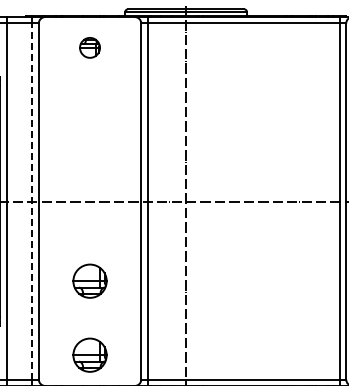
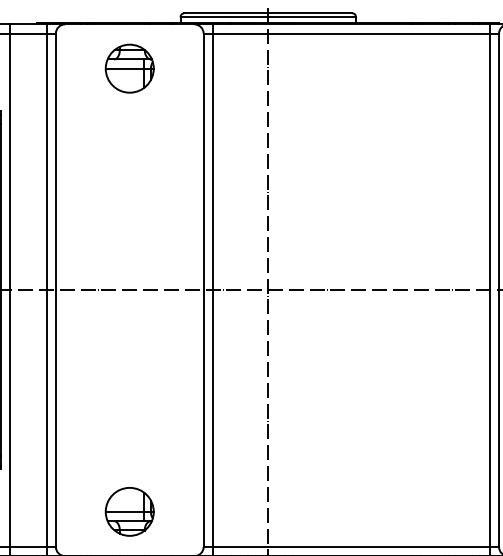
part: (89, 47) -> (128, 68), size x1.67
line: (32, 201) -> (46, 290), dashed -> solid
part: (89, 280) -> (128, 404), removed

